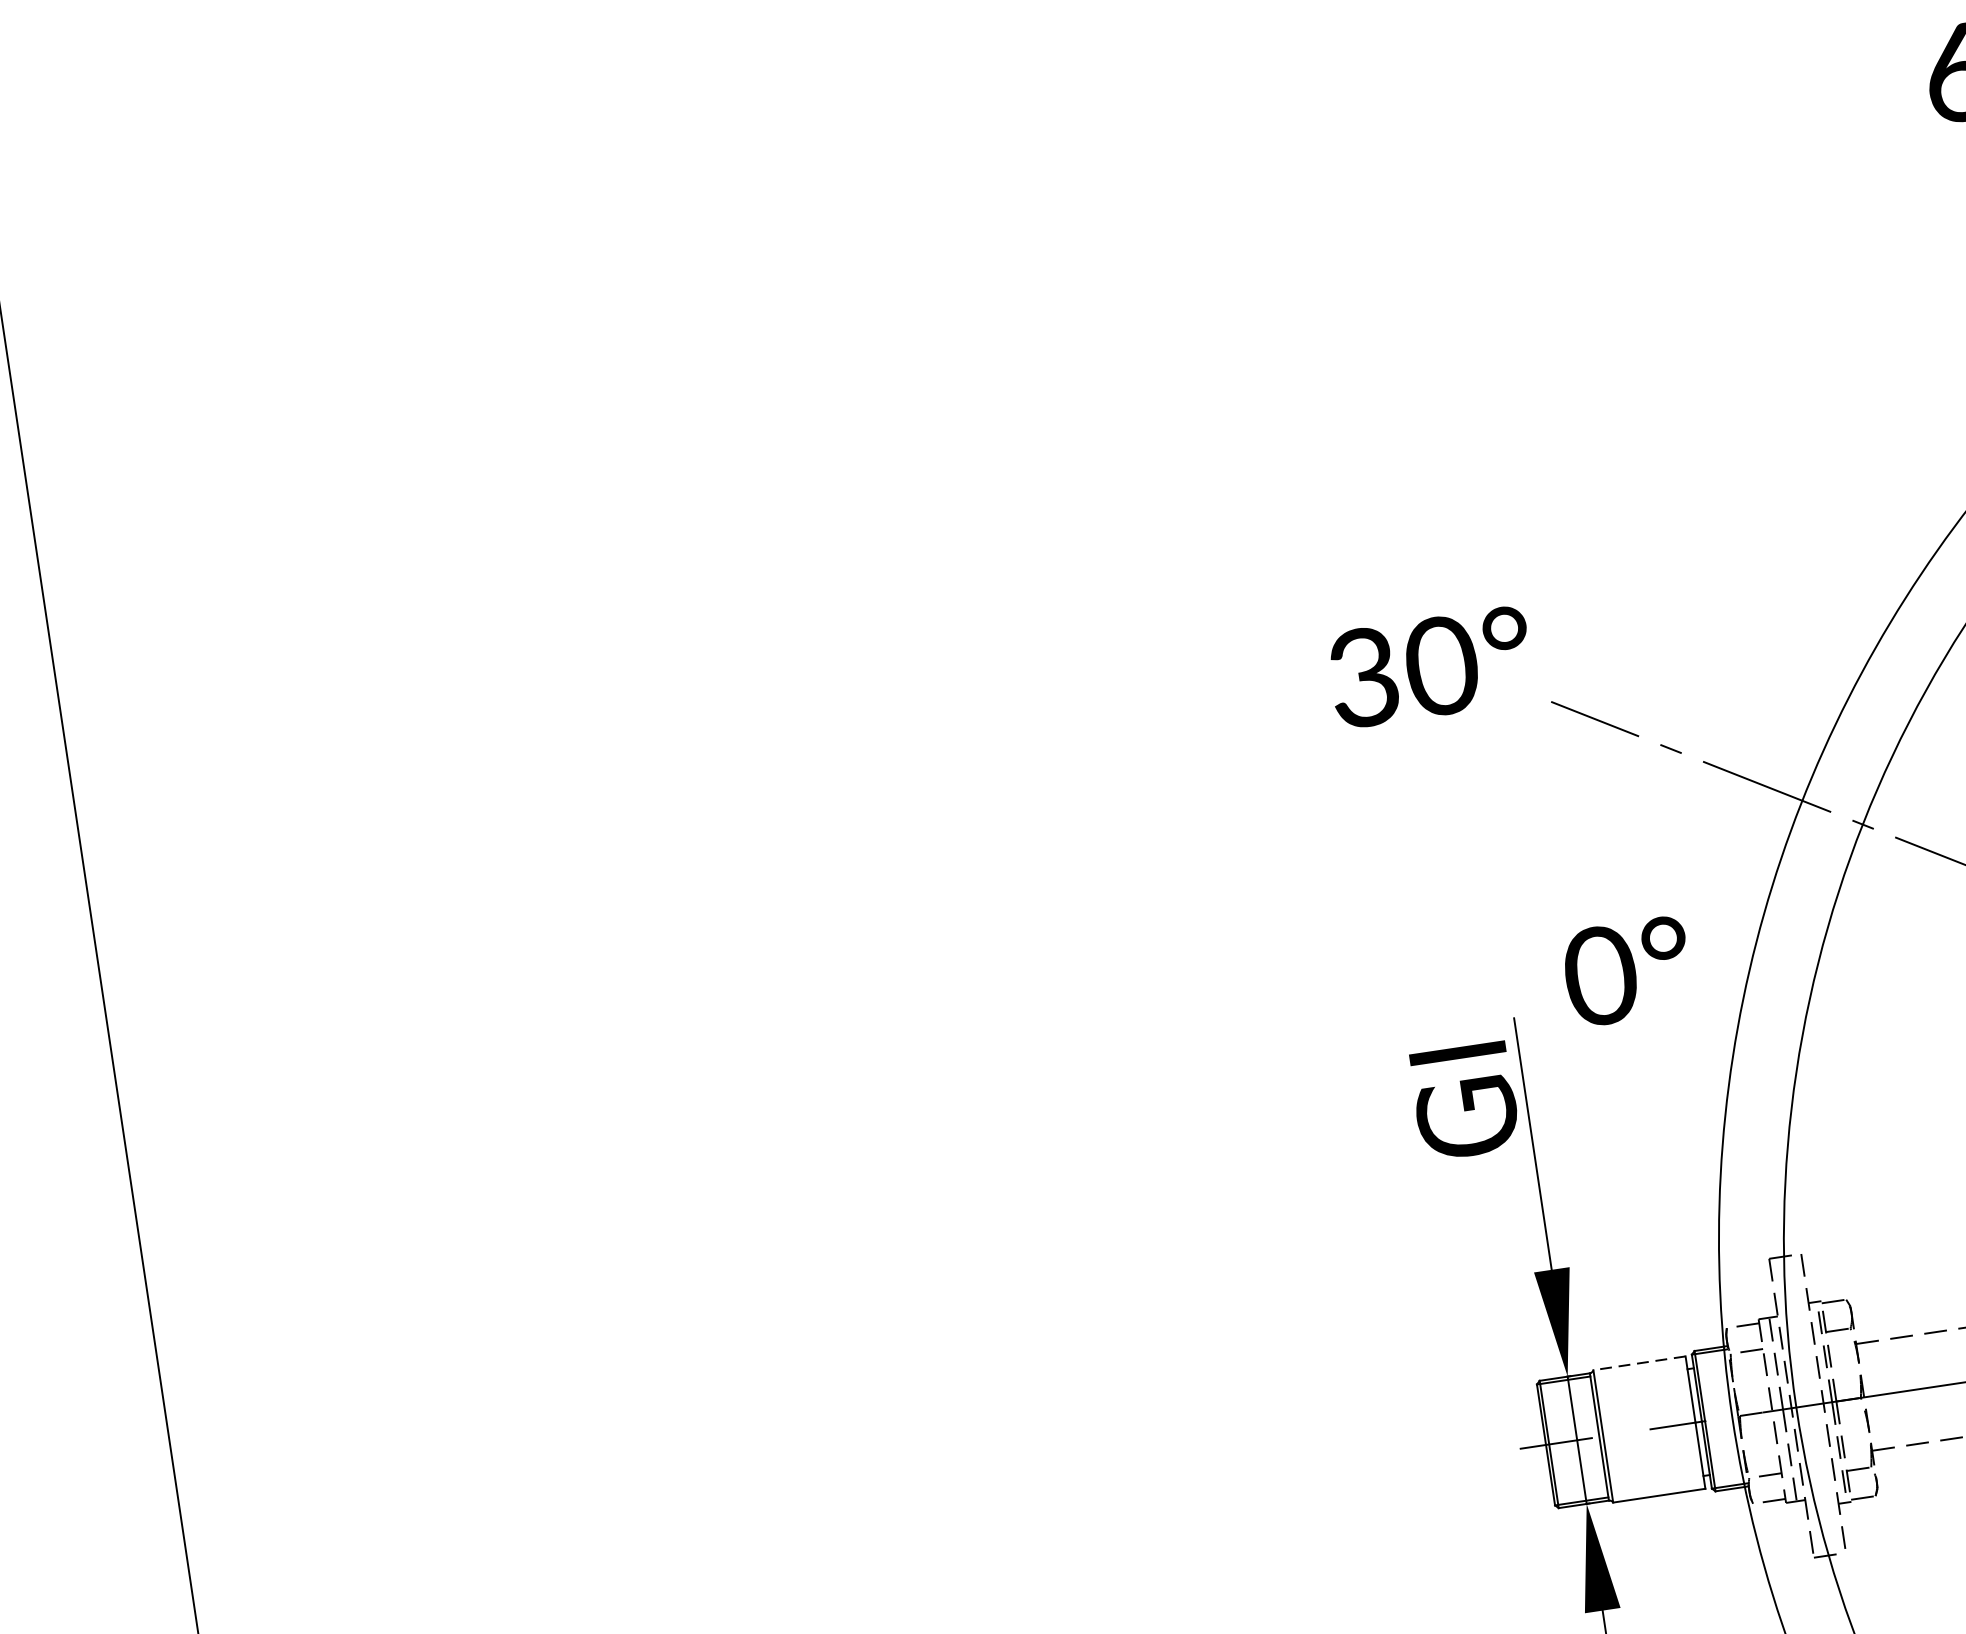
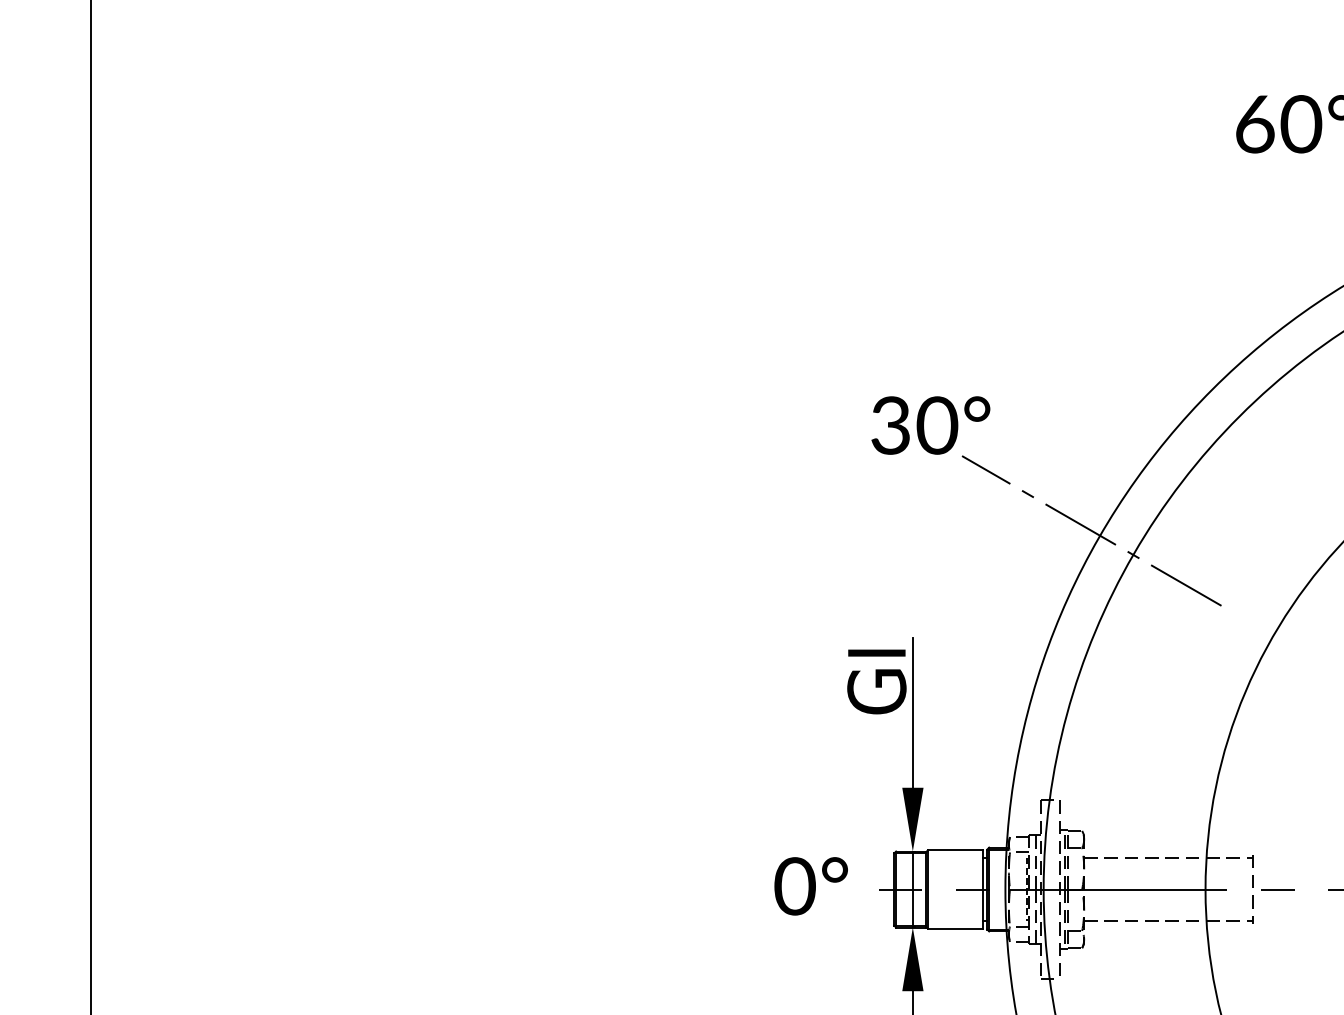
text: (1430, 667) -> (930, 425), moved
text: (1626, 972) -> (810, 886), moved
line: (1638, 1364) -> (955, 850), dashed -> solid
line: (1767, 1411) -> (1026, 889), added

